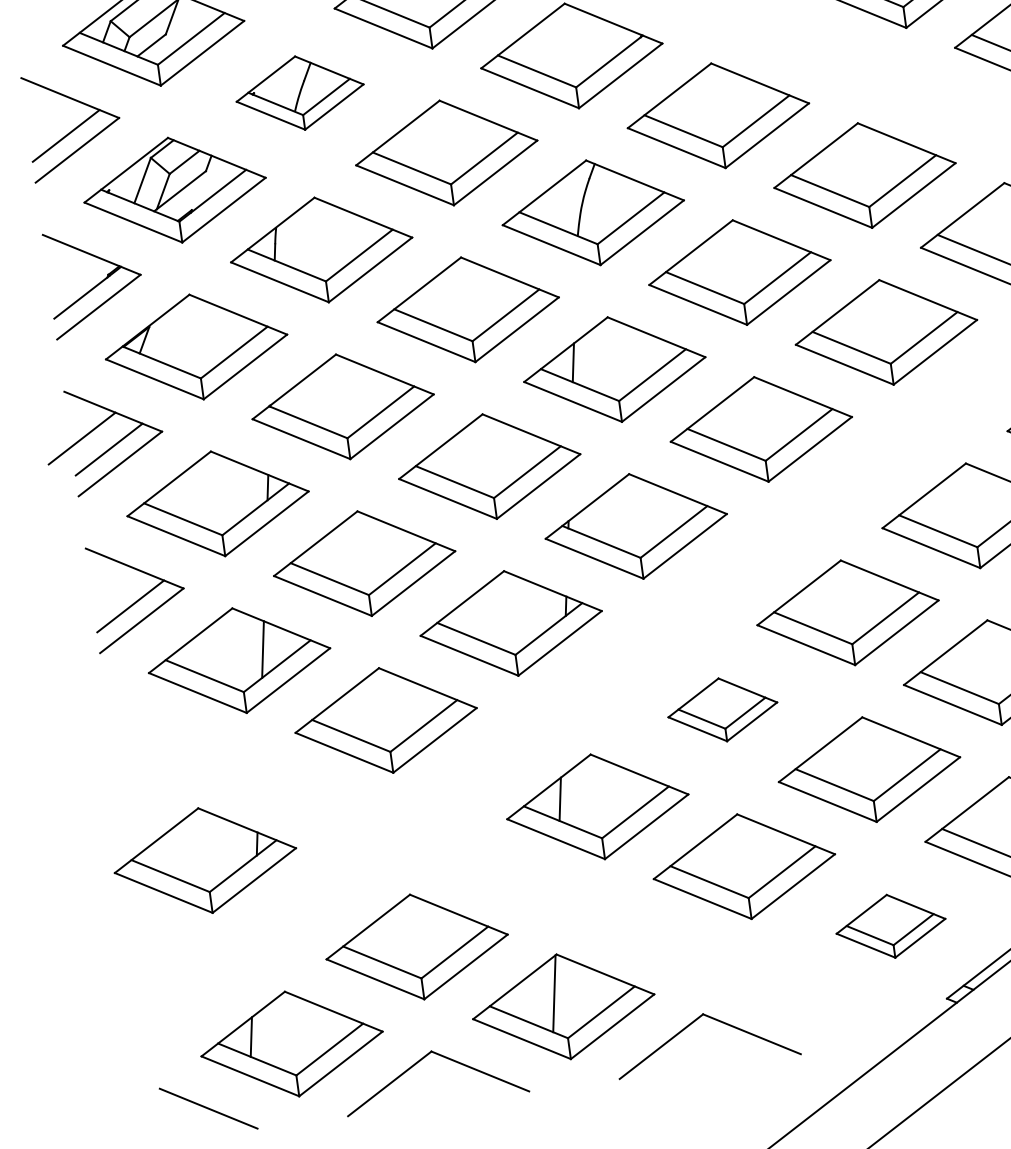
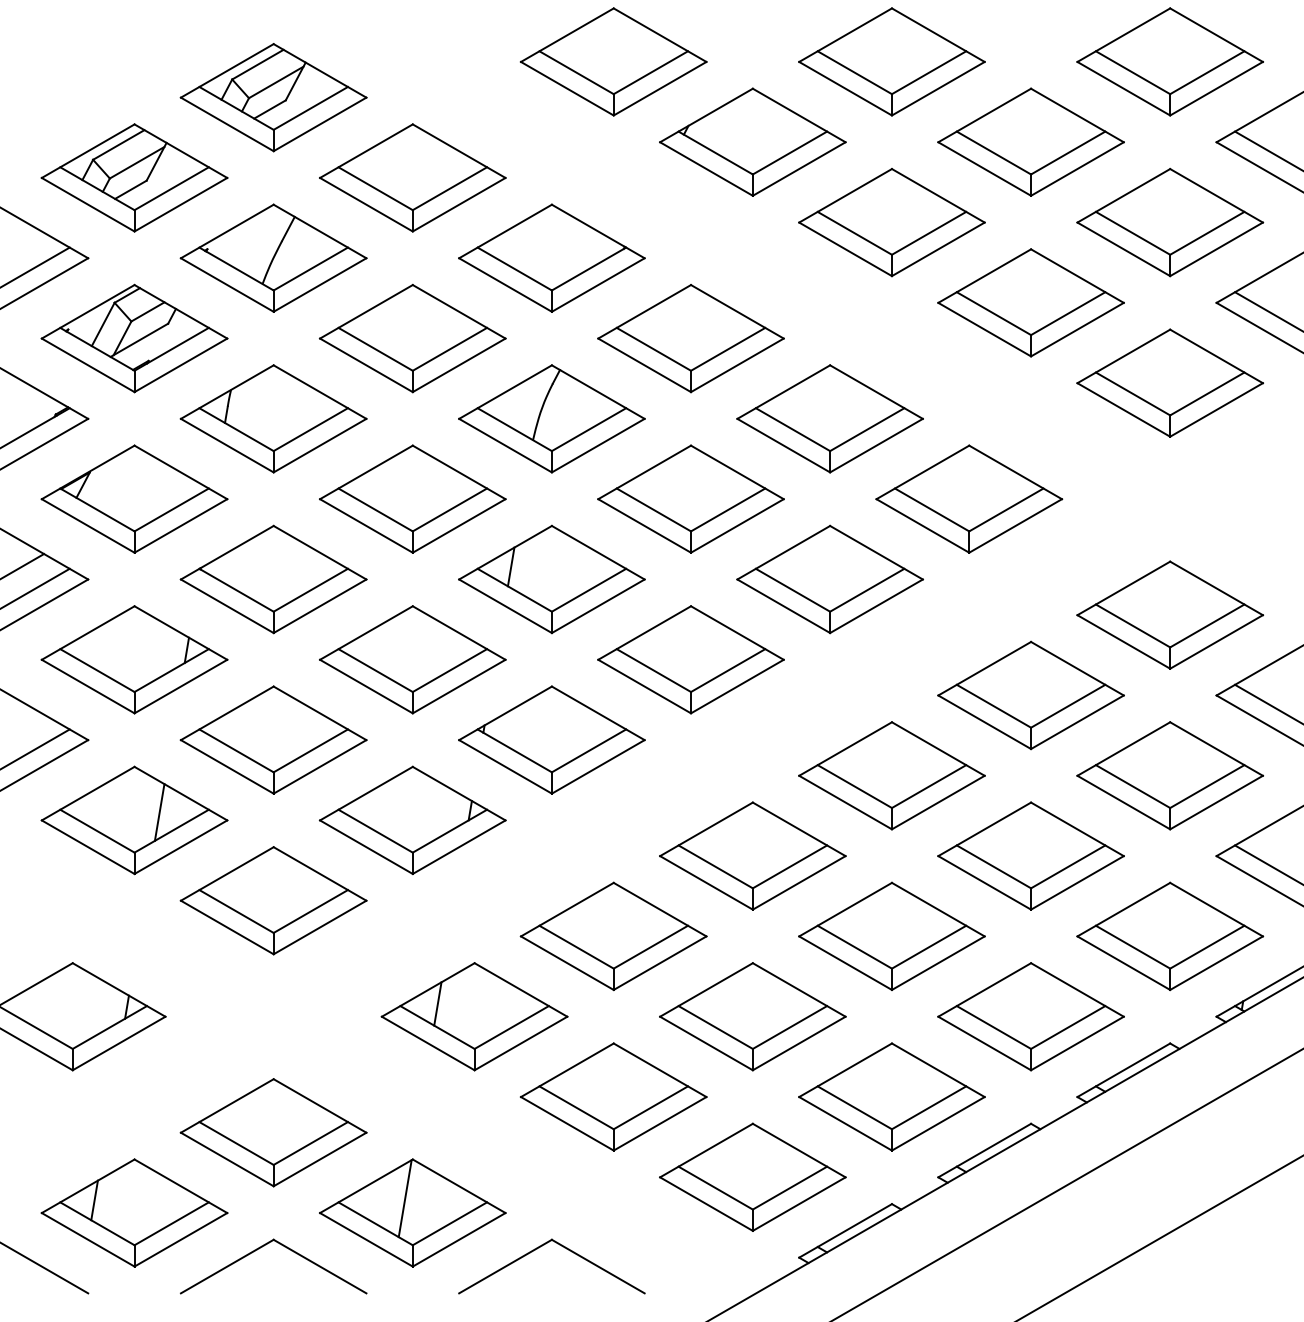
part: (299, 92) -> (273, 257), size x1.43
part: (722, 709) -> (613, 936), size x1.67
part: (890, 925) -> (752, 1176), size x1.67

